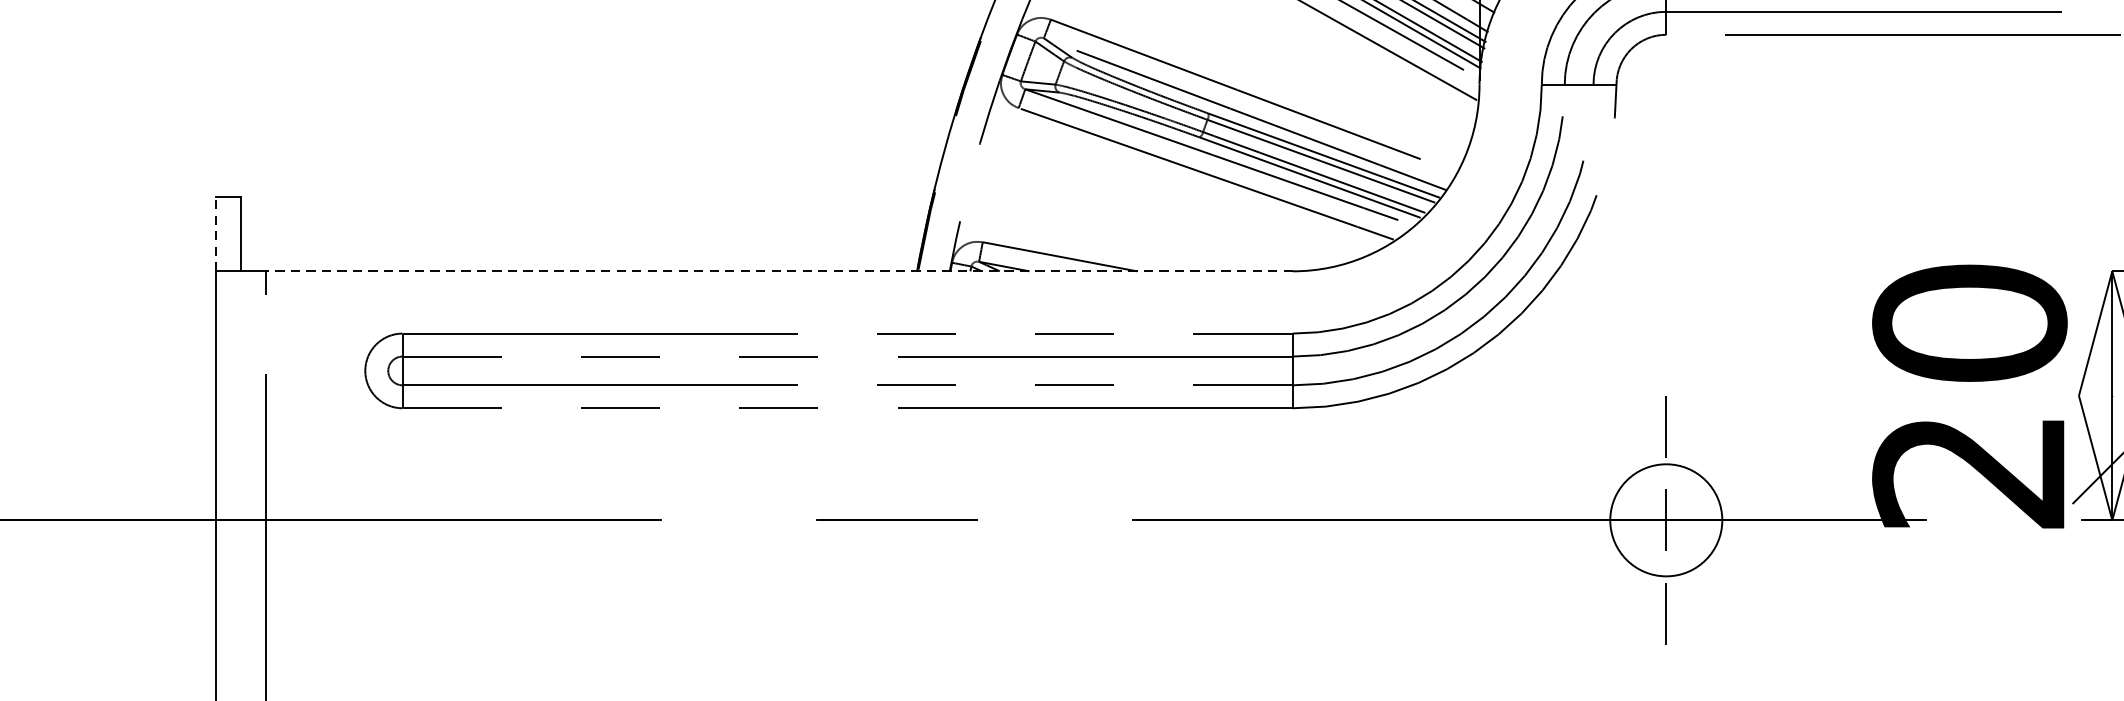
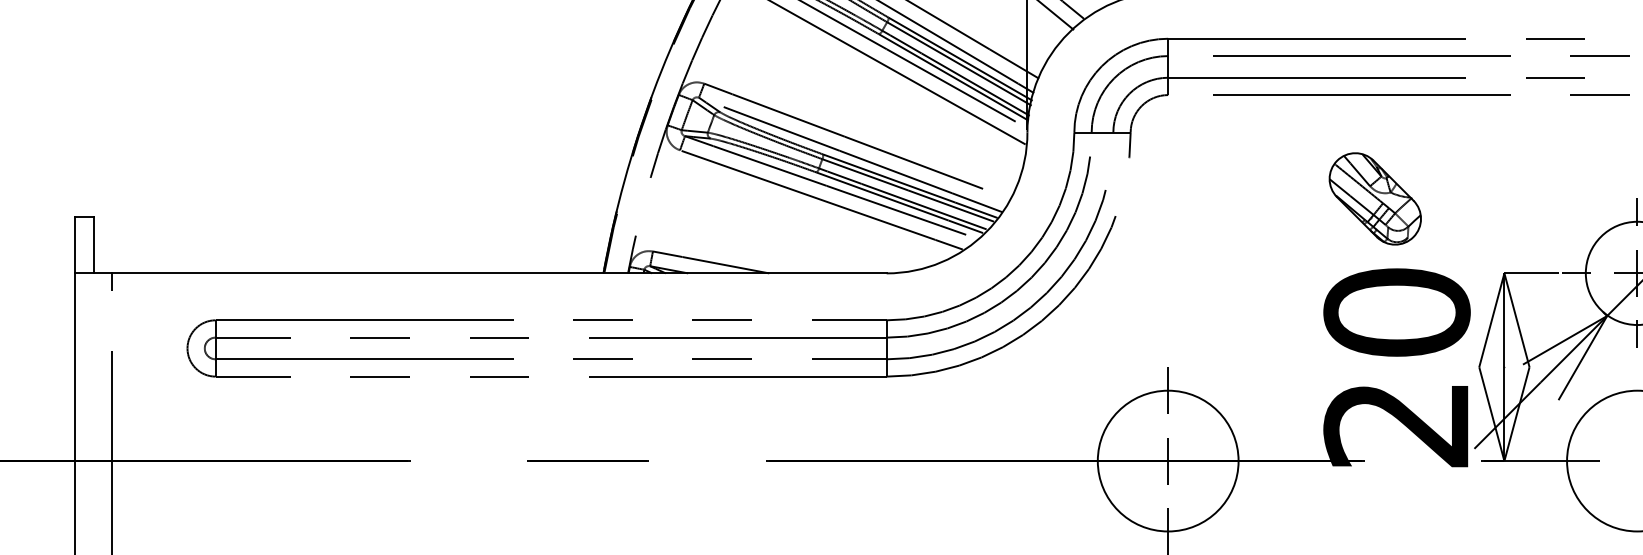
part: (1939, 171) -> (1374, 198), added
line: (215, 233) -> (74, 244), dashed -> solid
line: (779, 271) -> (499, 273), dashed -> solid
circle: (1665, 519) -> (1167, 460), size x1.67

